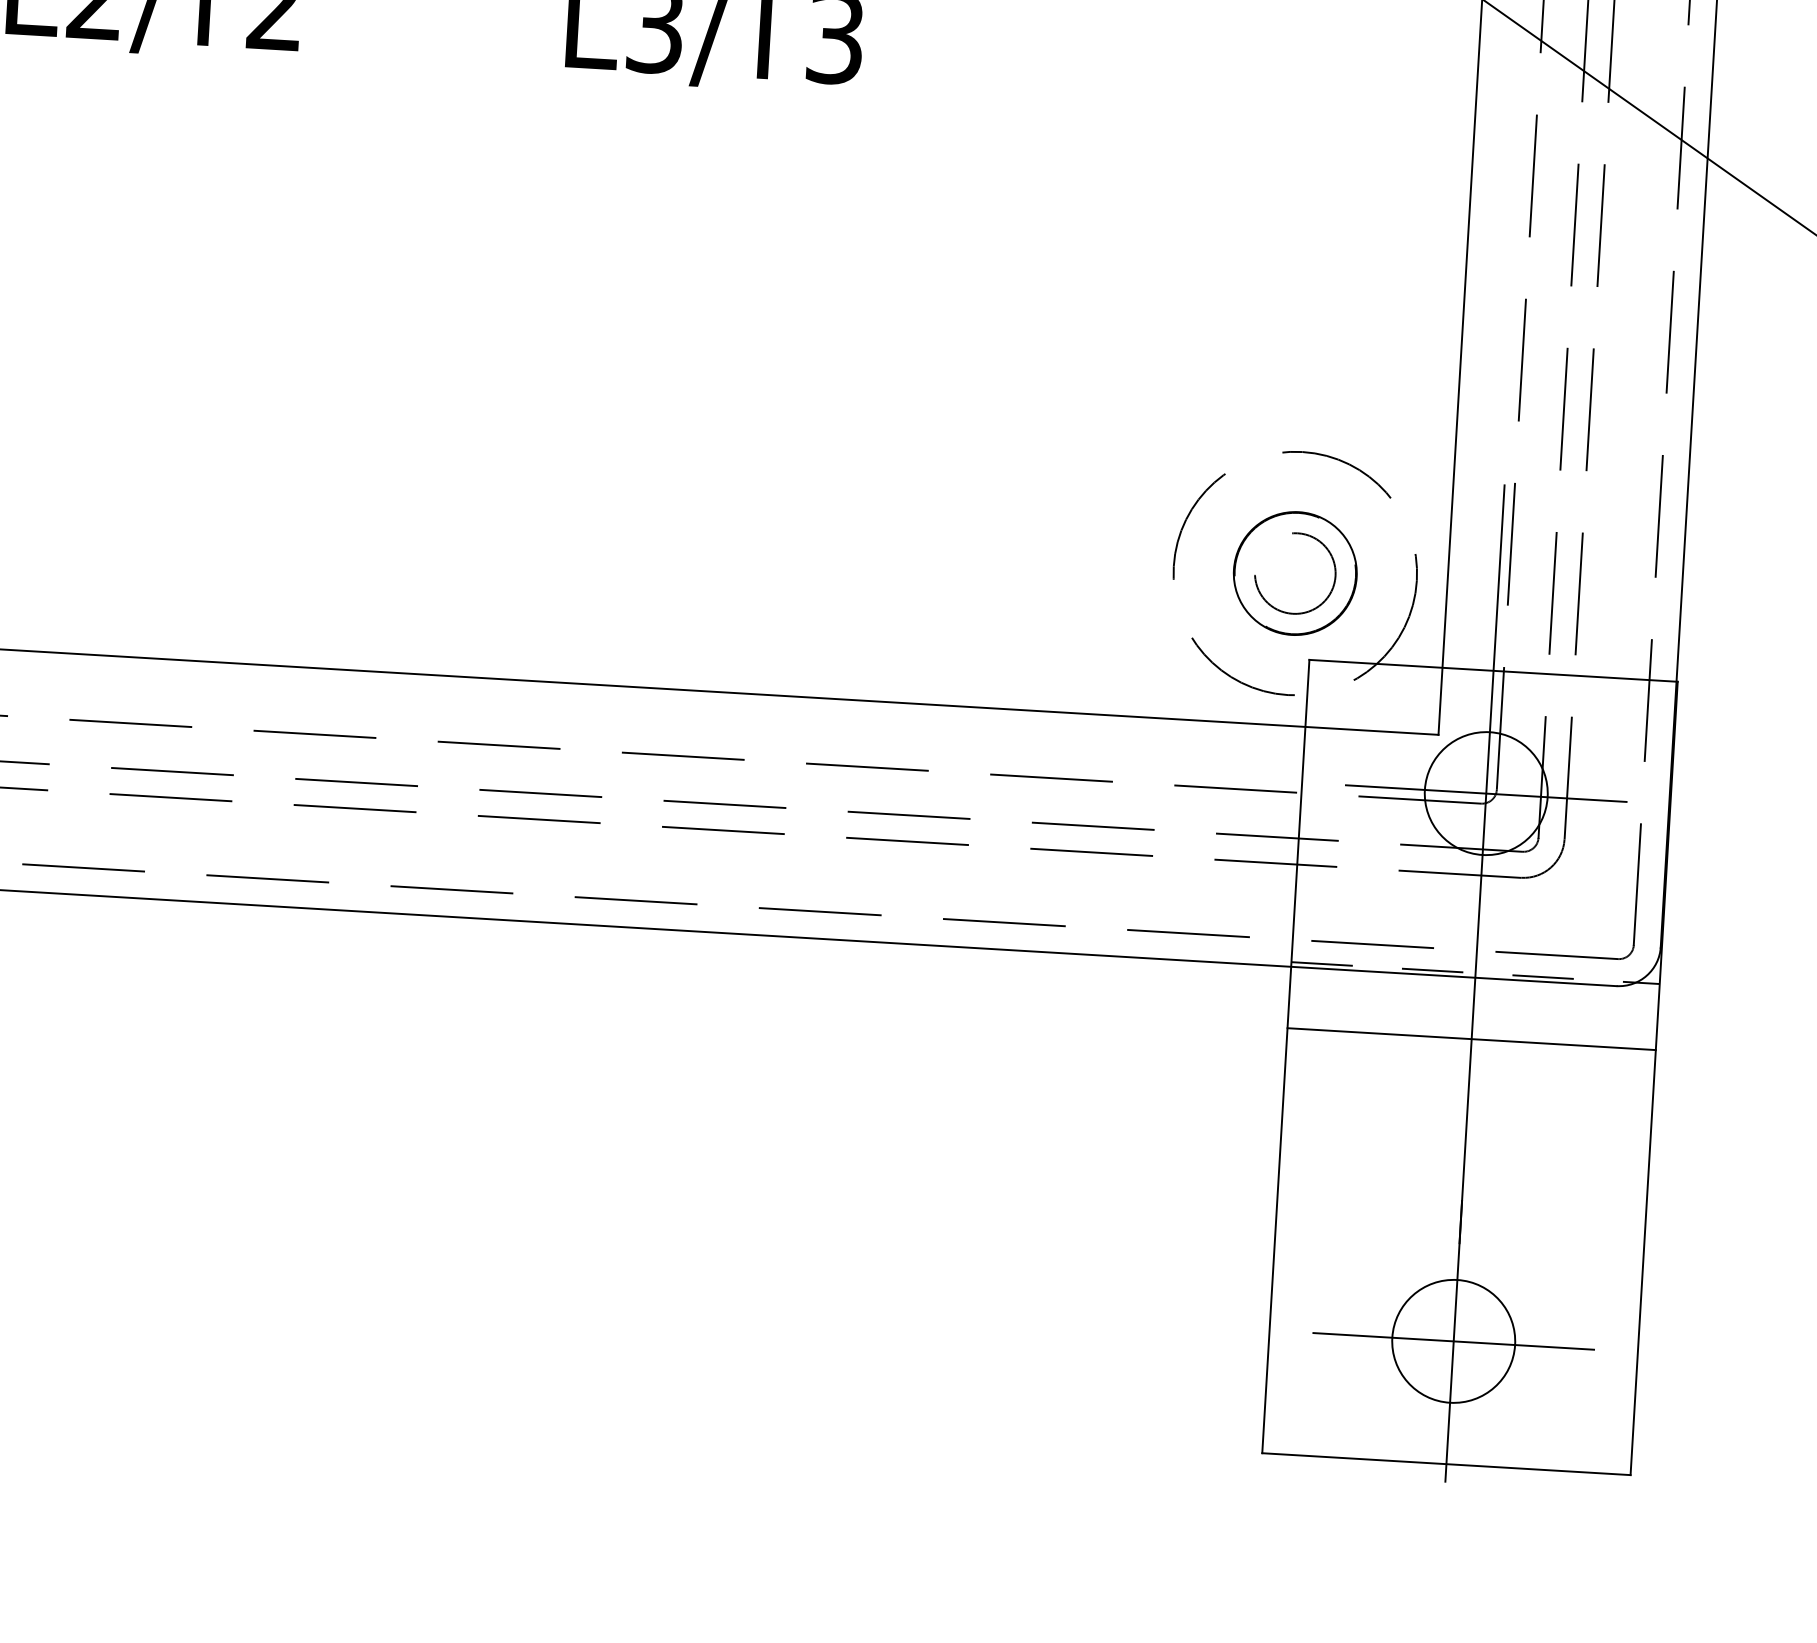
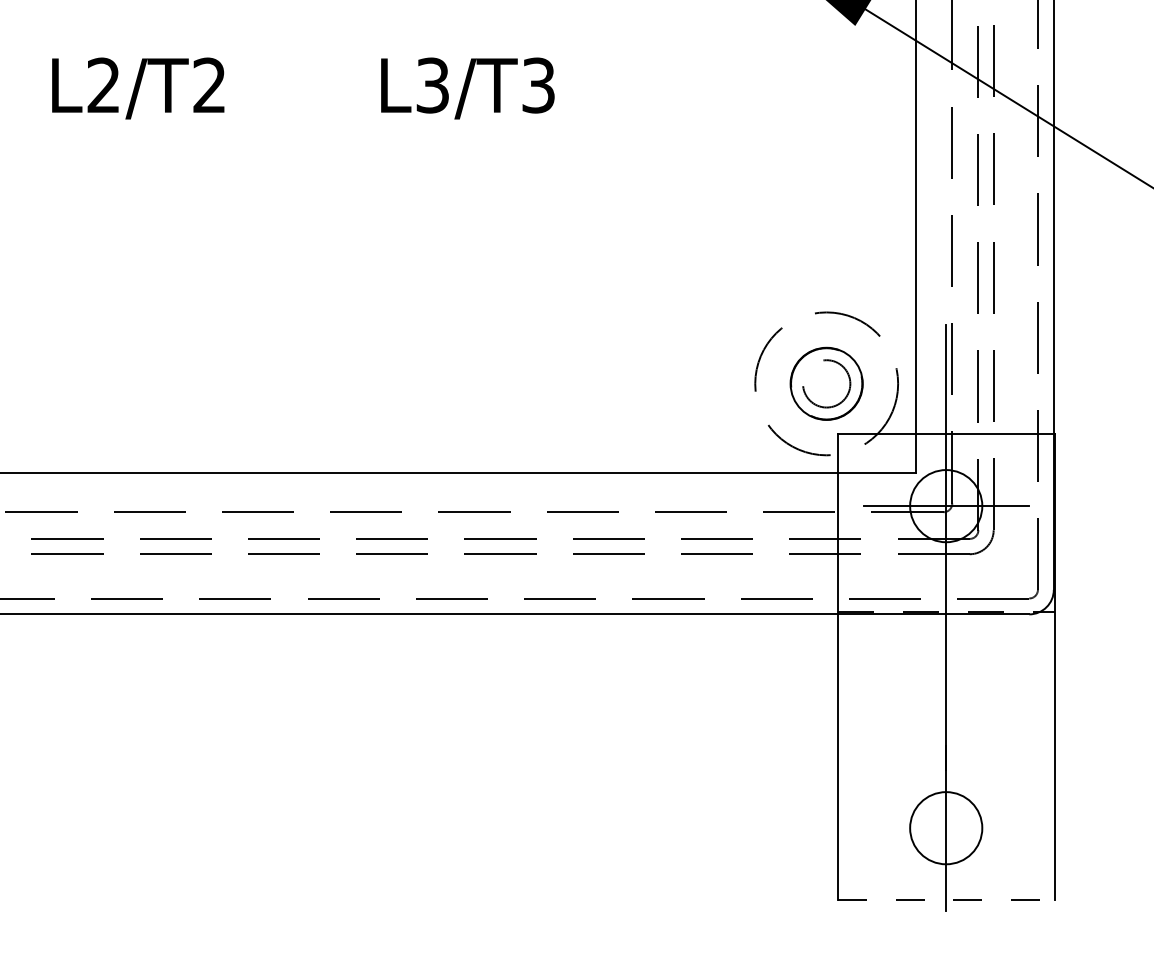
line: (1470, 1039) -> (945, 650), removed
line: (1452, 1341) -> (945, 828), removed
line: (1446, 1464) -> (946, 900), solid -> dashed

